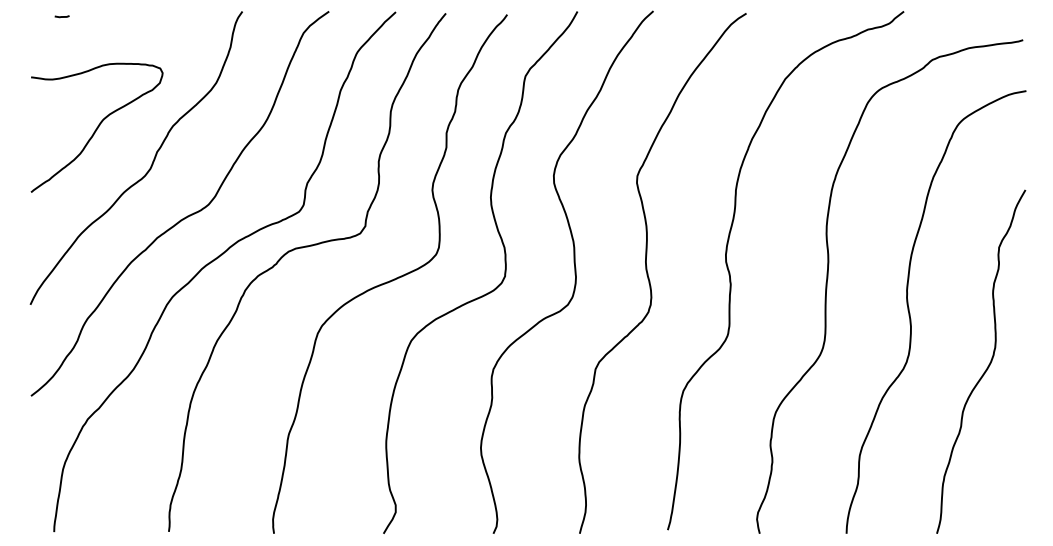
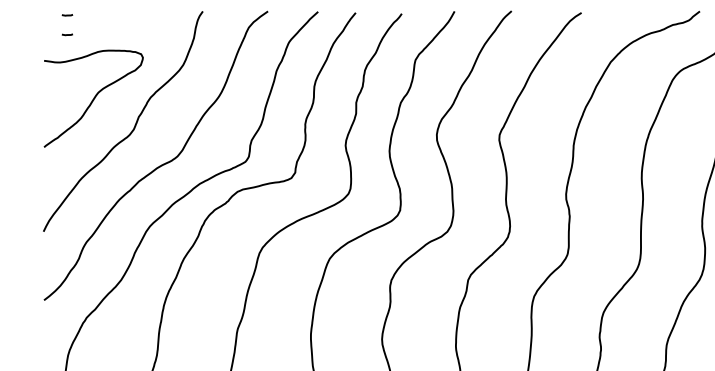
line: (61, 42) -> (66, 34), added

